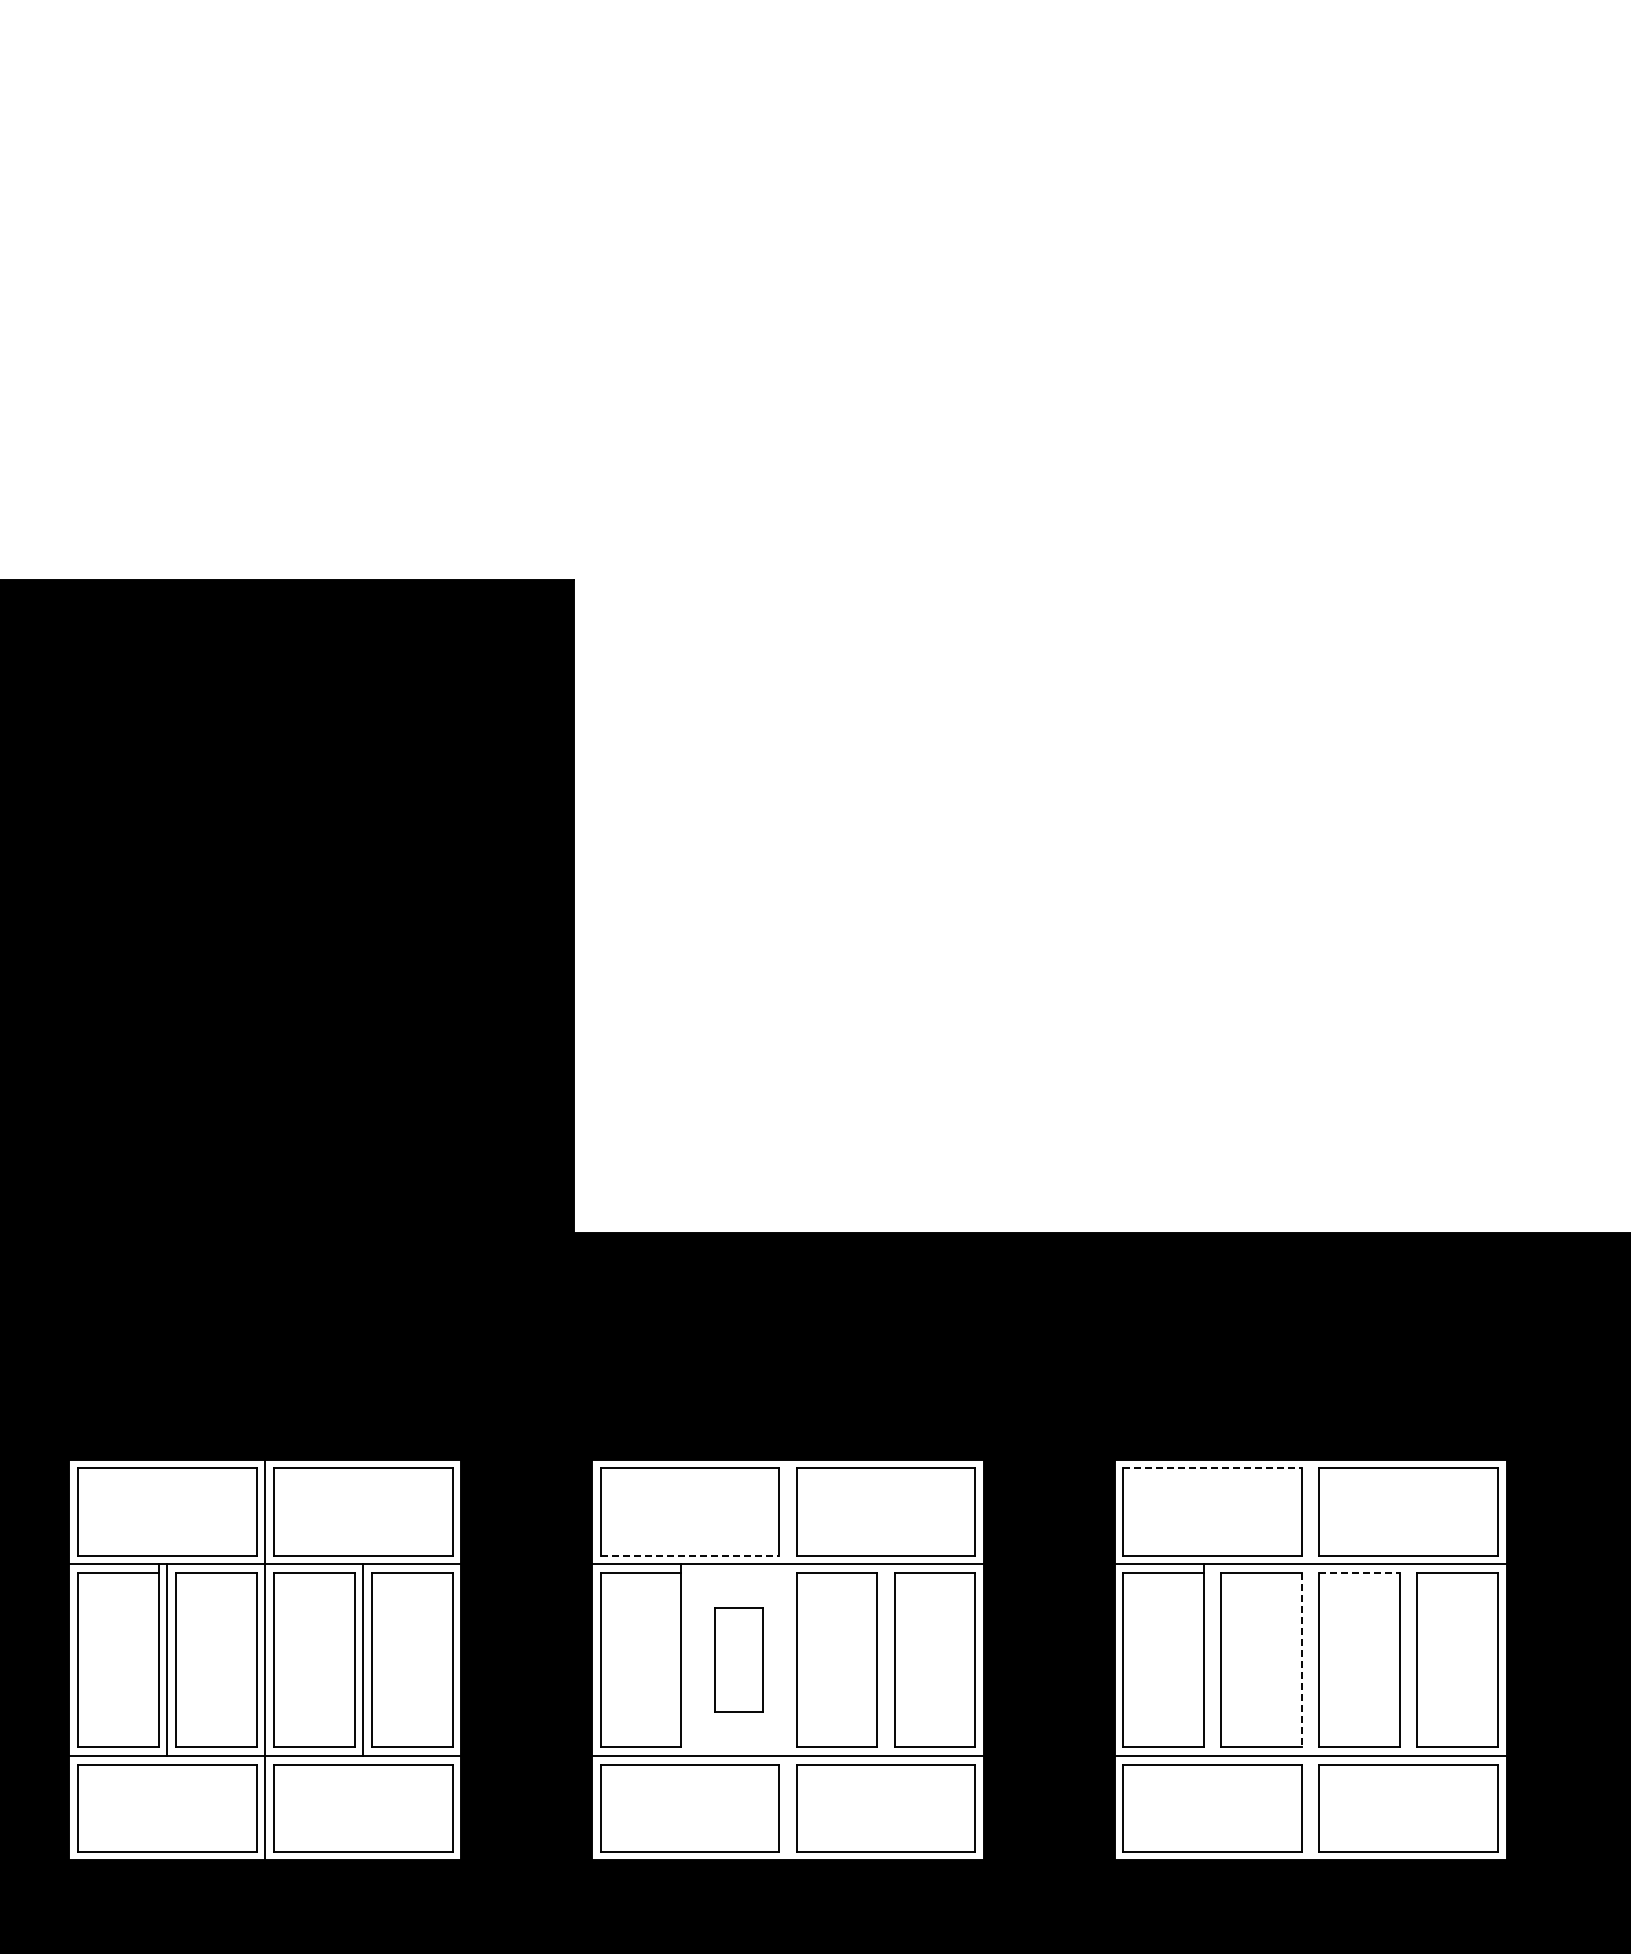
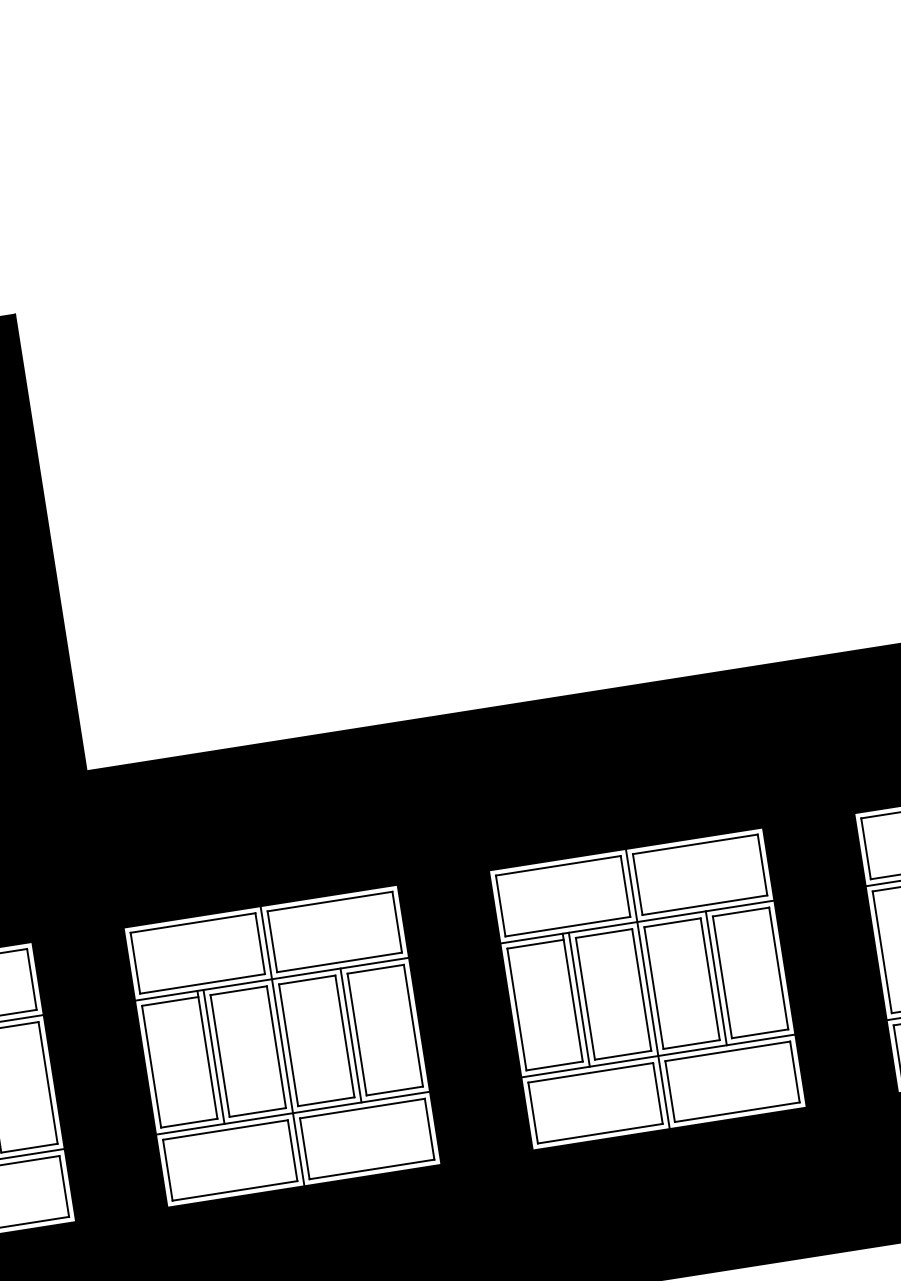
line: (1213, 1468) -> (559, 865), dashed -> solid
line: (690, 1555) -> (203, 983), dashed -> solid
line: (1360, 1573) -> (673, 923), dashed -> solid
line: (689, 1659) -> (213, 1056), added
part: (738, 1659) -> (247, 1051), size x1.67
line: (787, 1659) -> (282, 1045), added
line: (885, 1659) -> (350, 1035), added
line: (1212, 1659) -> (579, 999), added
line: (1310, 1659) -> (647, 988), added
line: (1408, 1659) -> (716, 977), added
line: (1301, 1660) -> (641, 990), dashed -> solid

